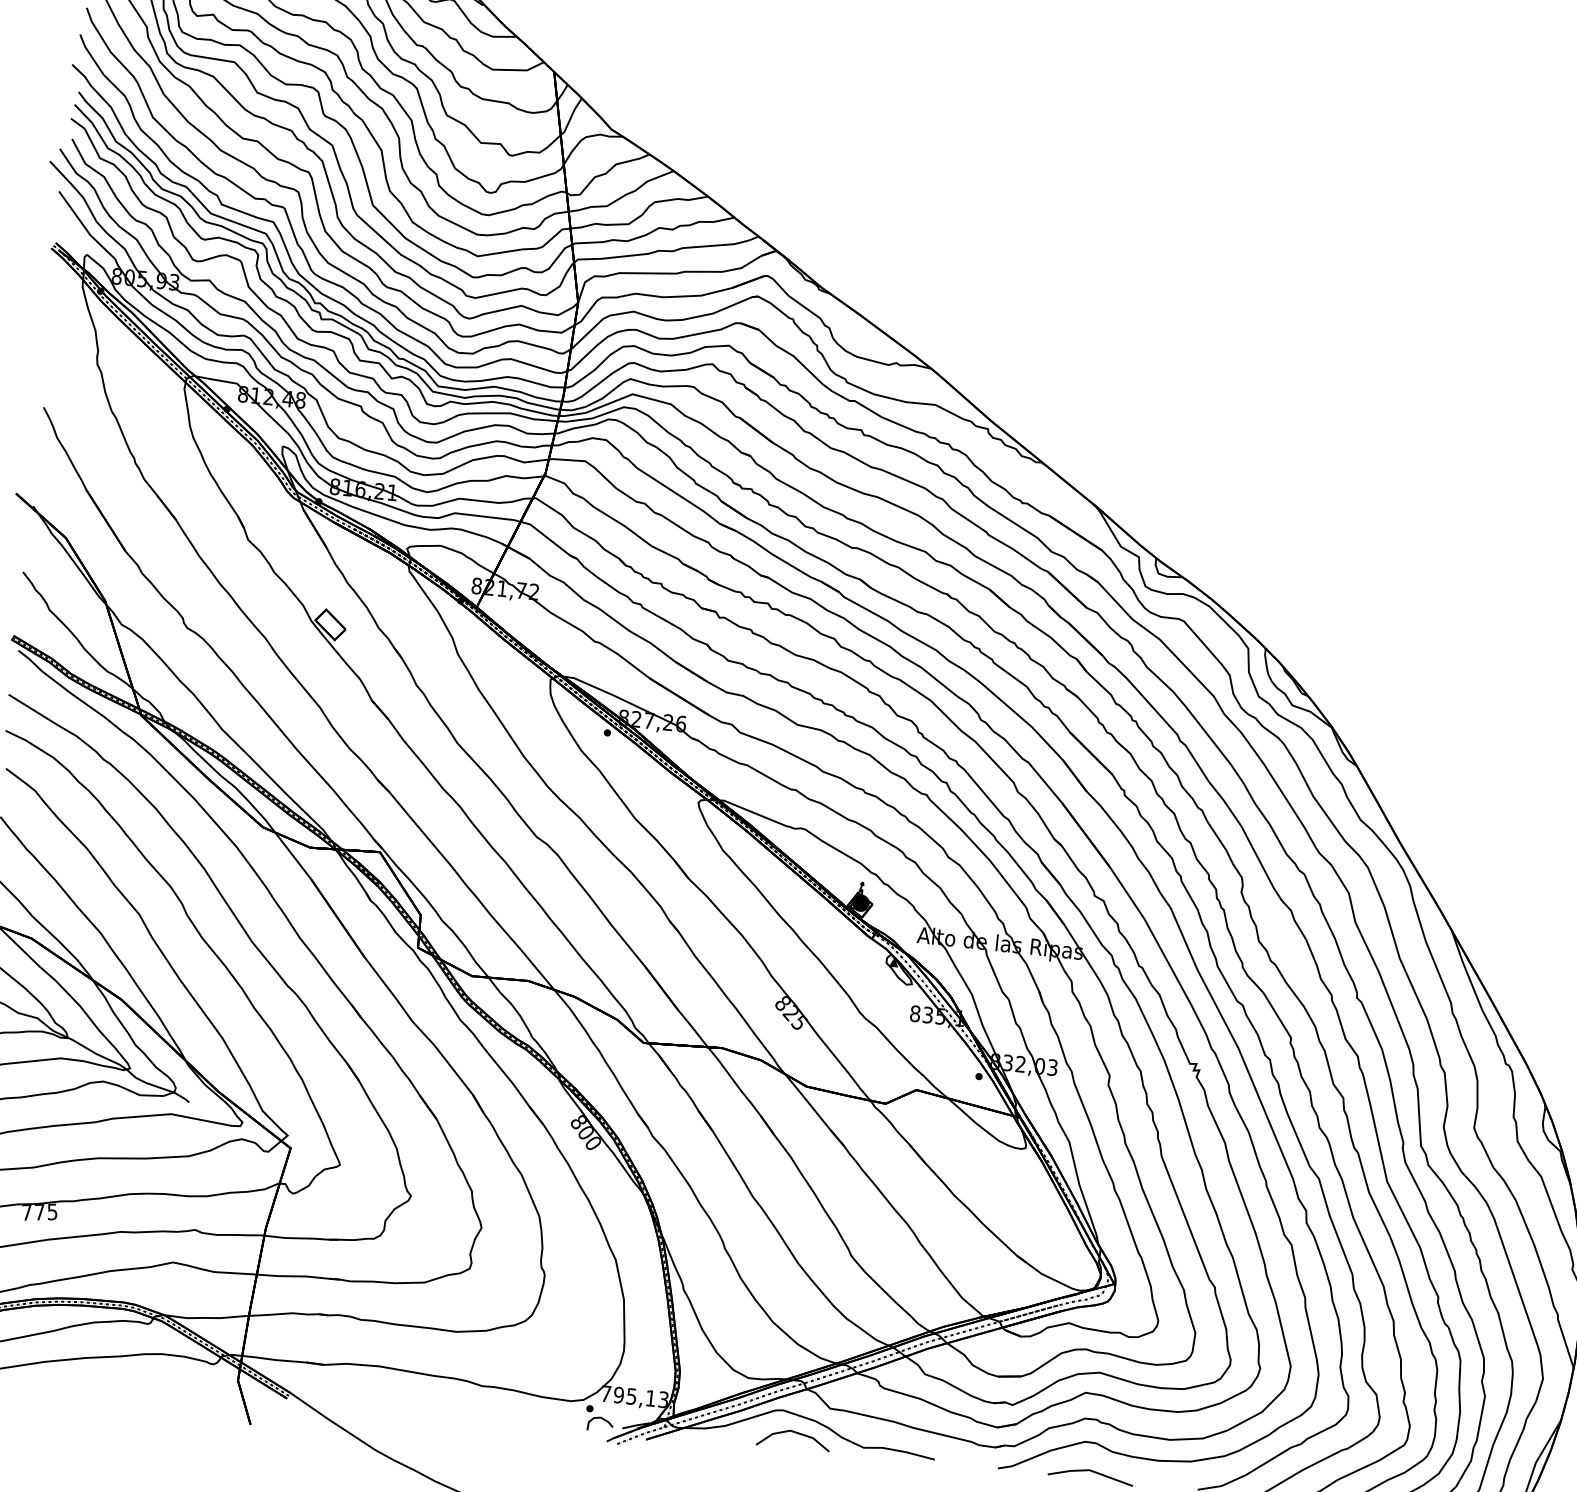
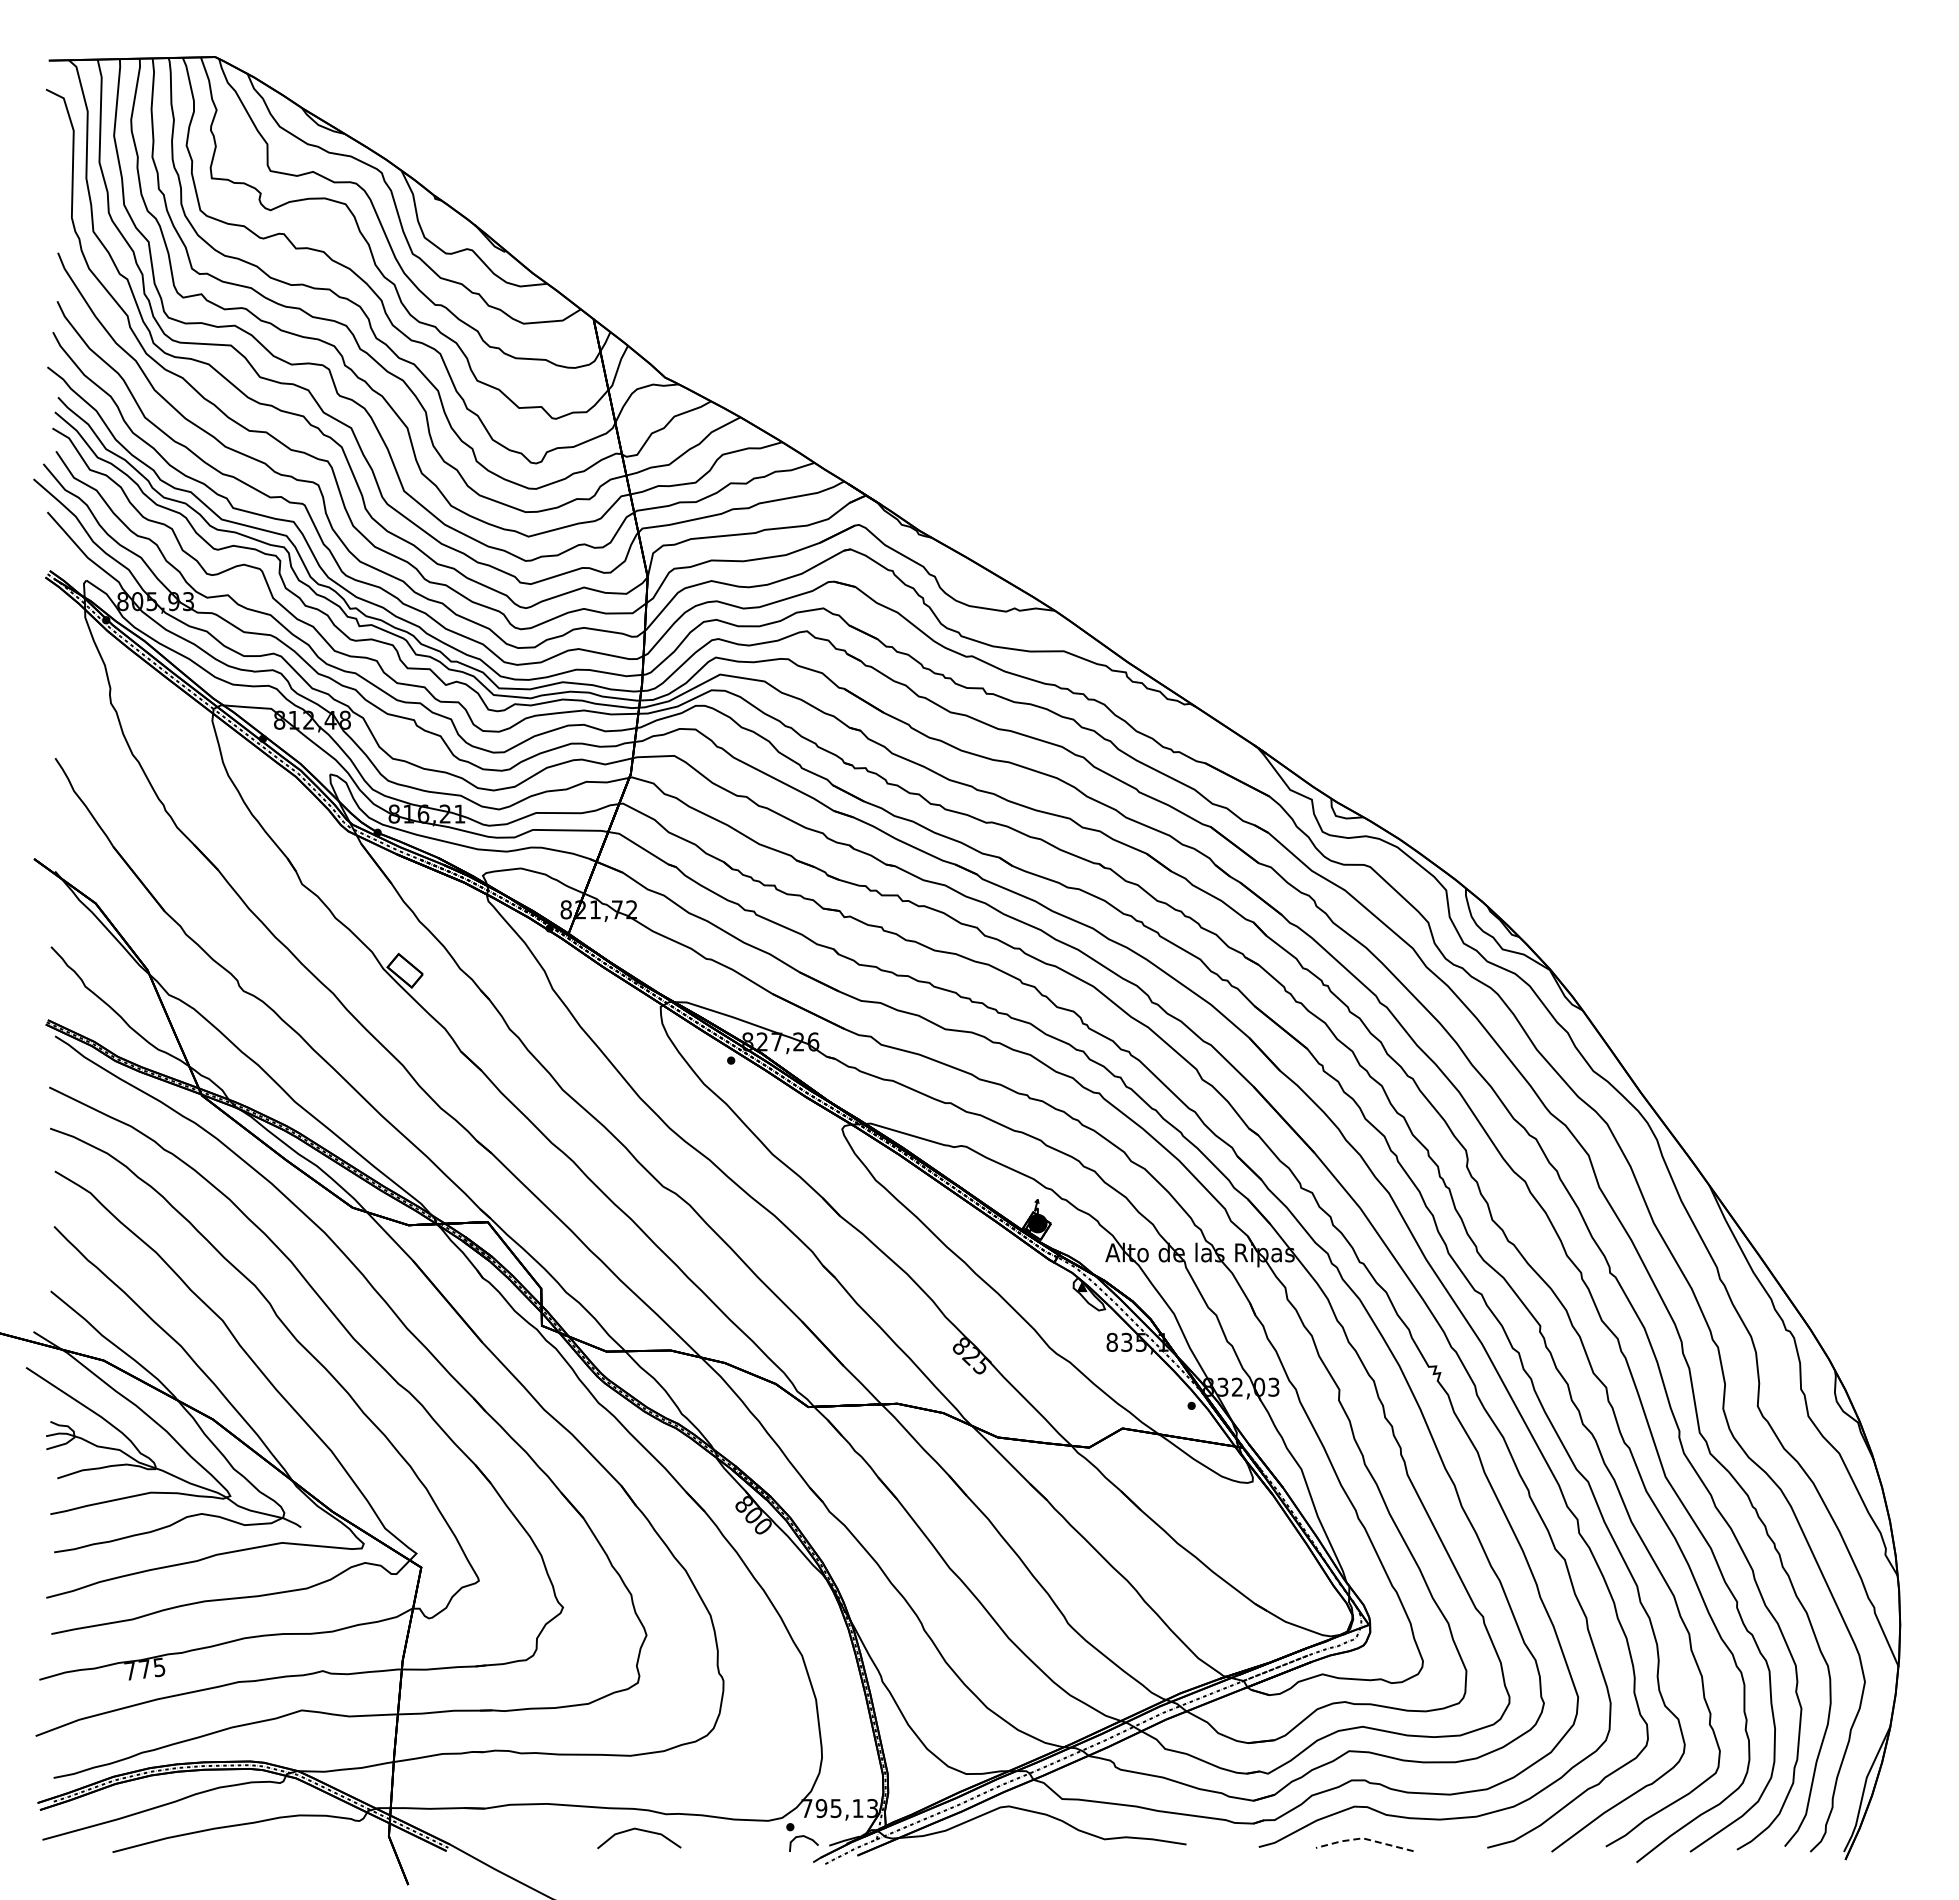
line: (796, 1433) -> (642, 1831), moved
line: (1090, 1470) -> (1363, 1838), solid -> dashed

